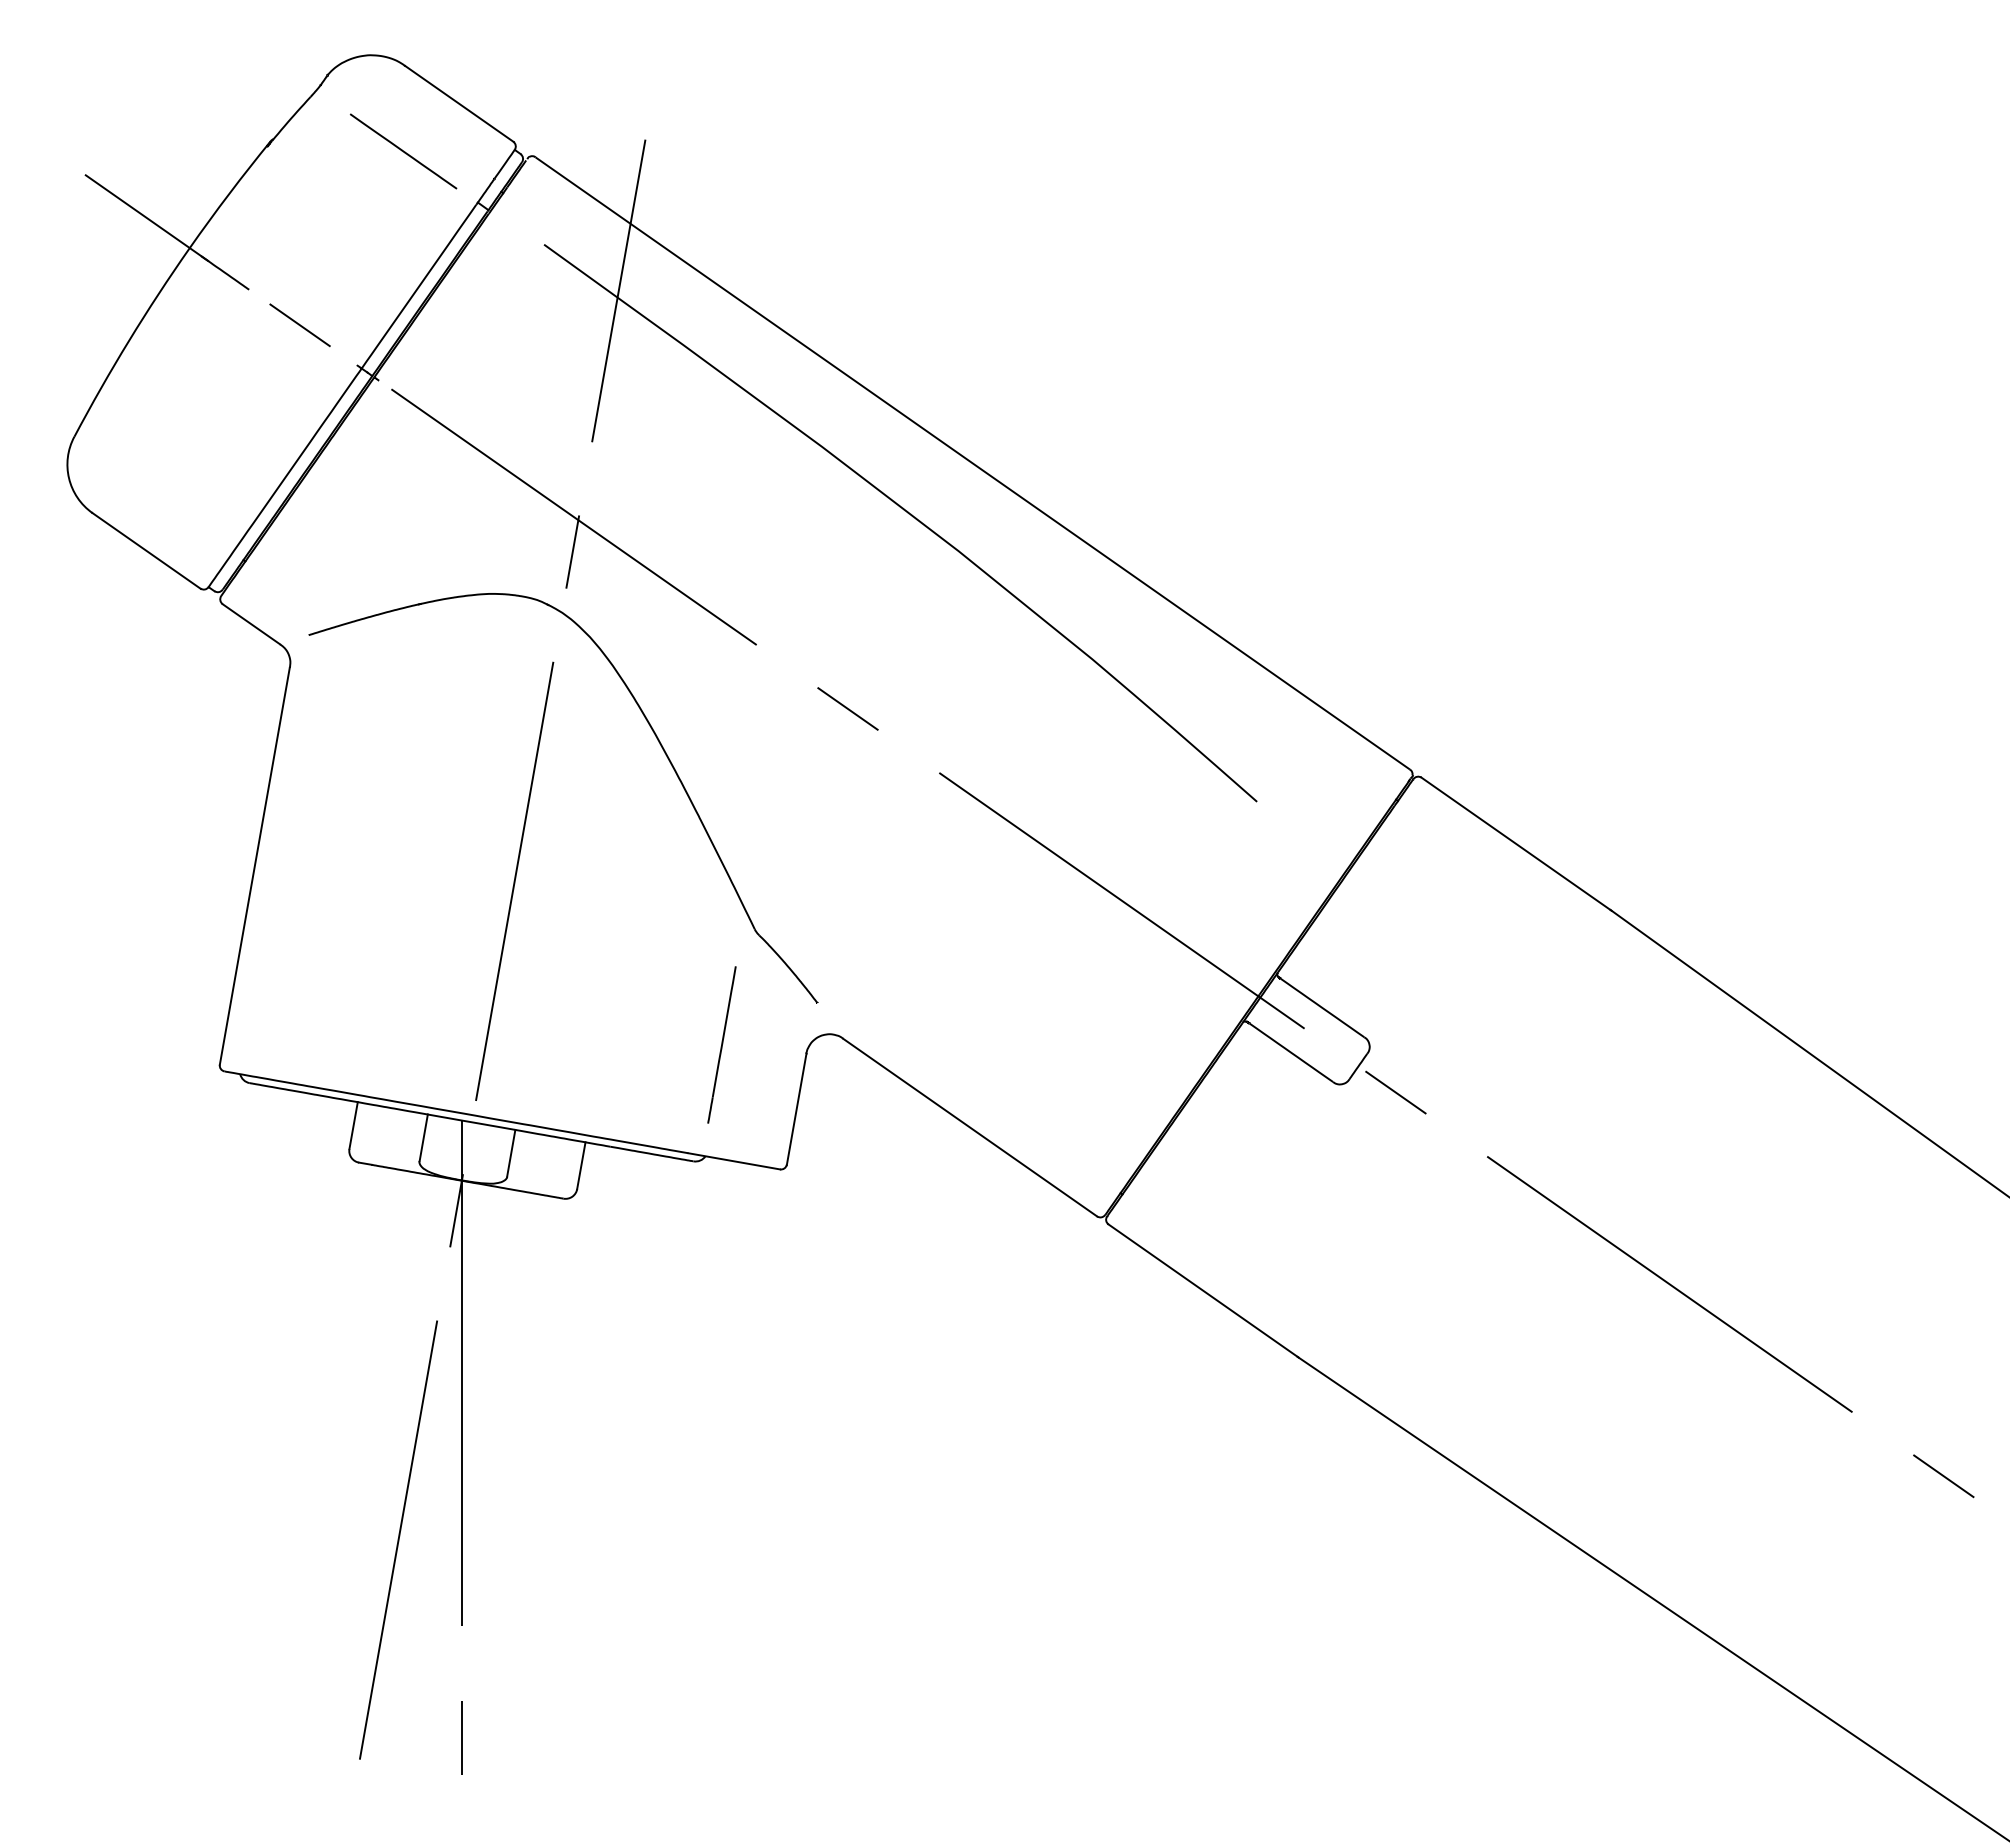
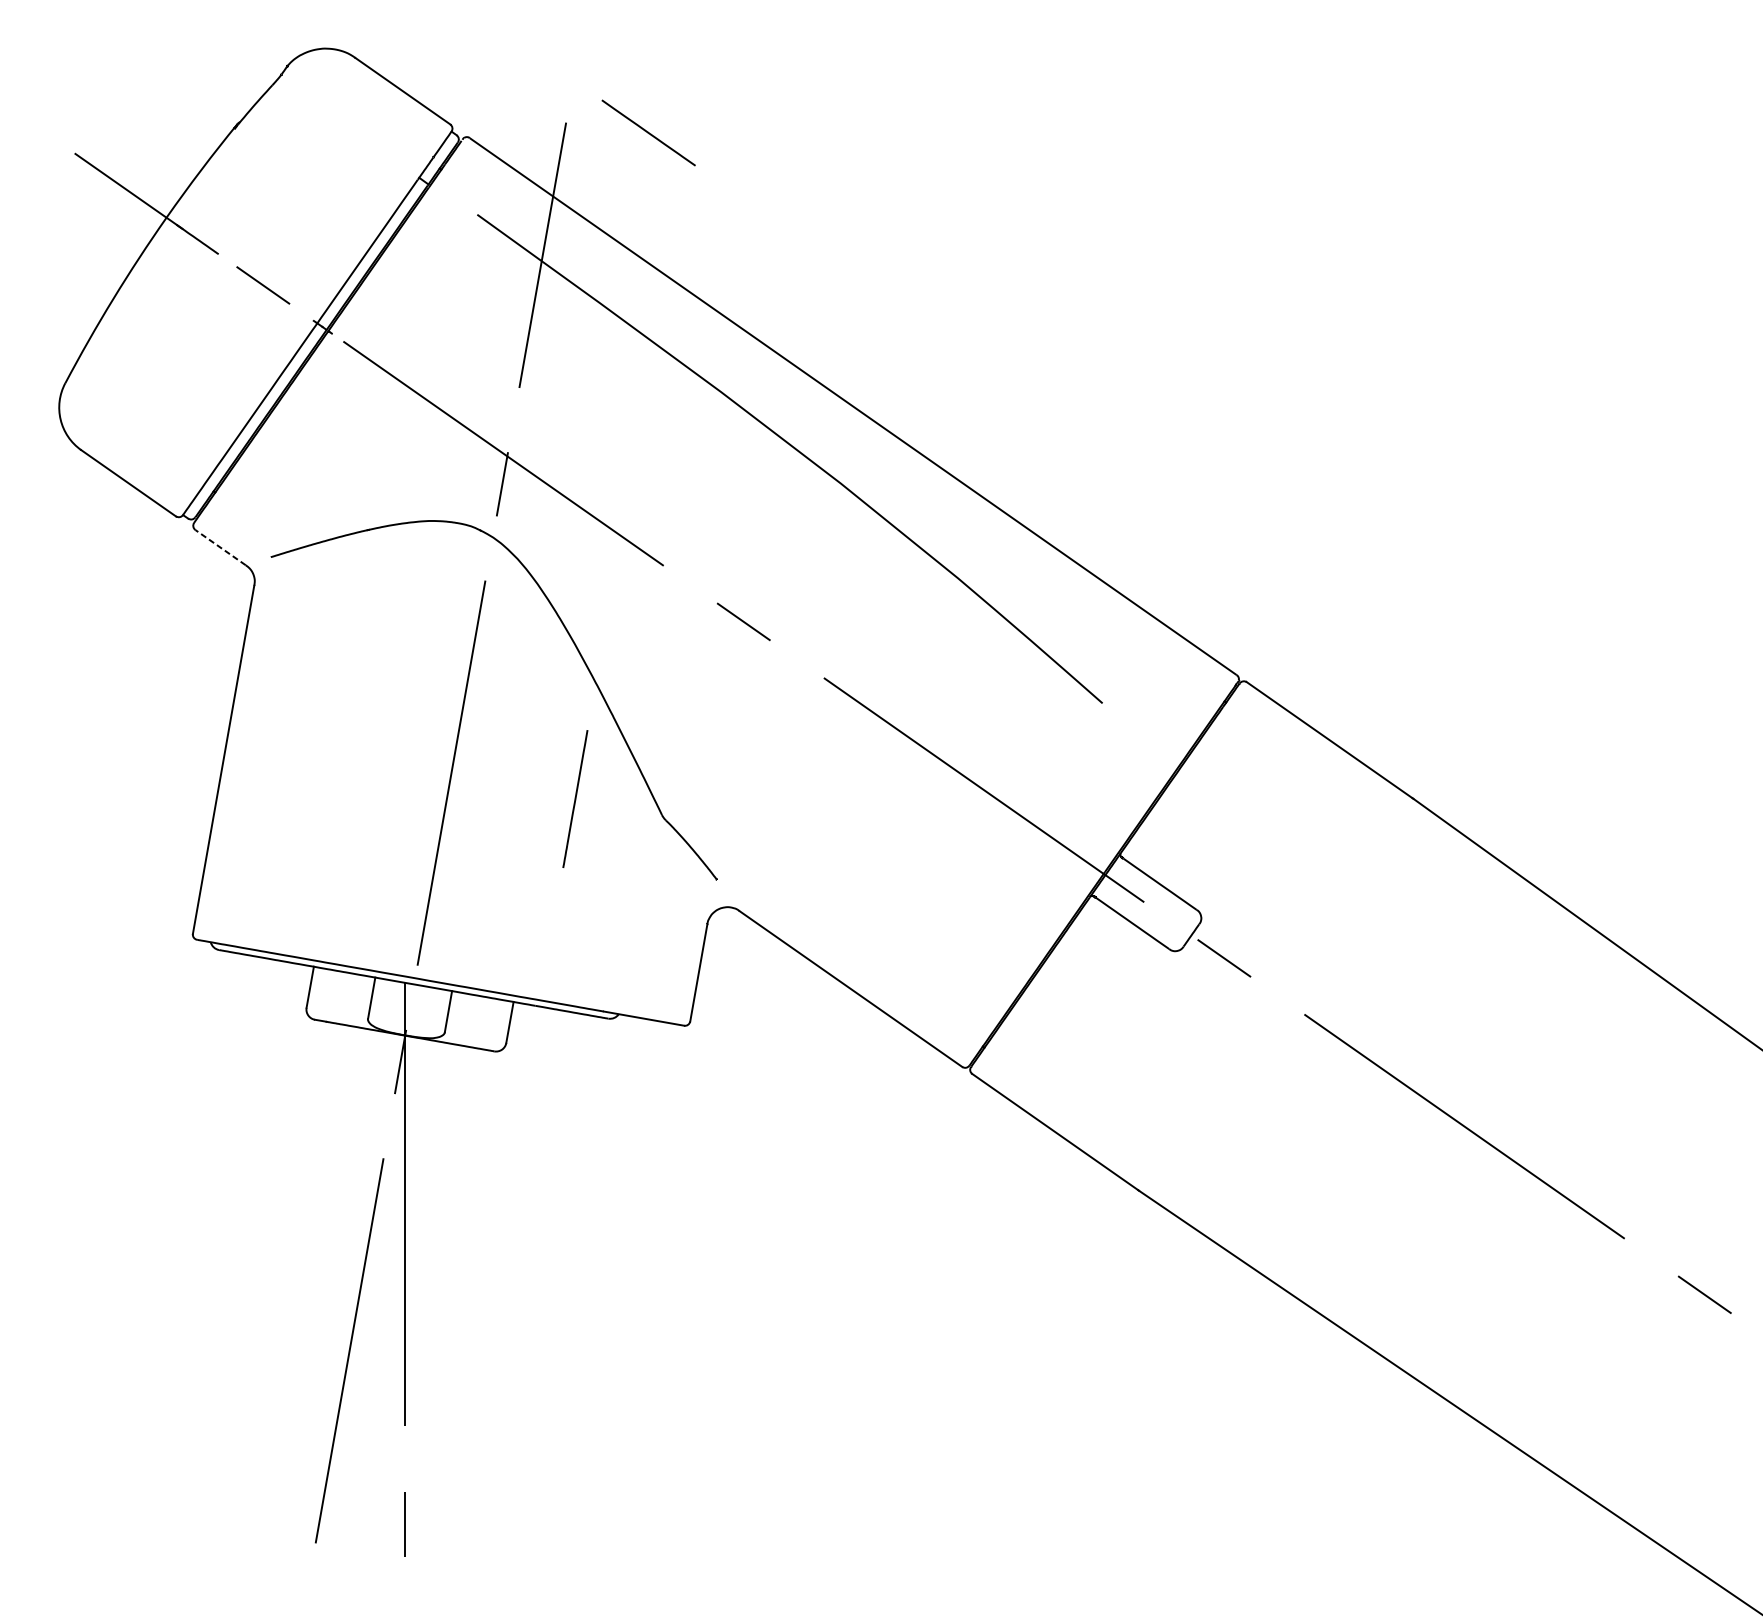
line: (403, 151) -> (648, 133), moved
line: (251, 624) -> (220, 547), solid -> dashed
line: (721, 1044) -> (574, 798), moved

